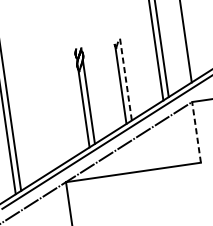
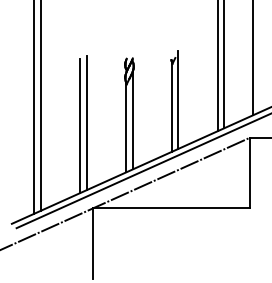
line: (125, 78) -> (178, 100), dashed -> solid
line: (49, 110) -> (86, 123), added
line: (44, 112) -> (80, 125), added
line: (196, 131) -> (250, 172), dashed -> solid

